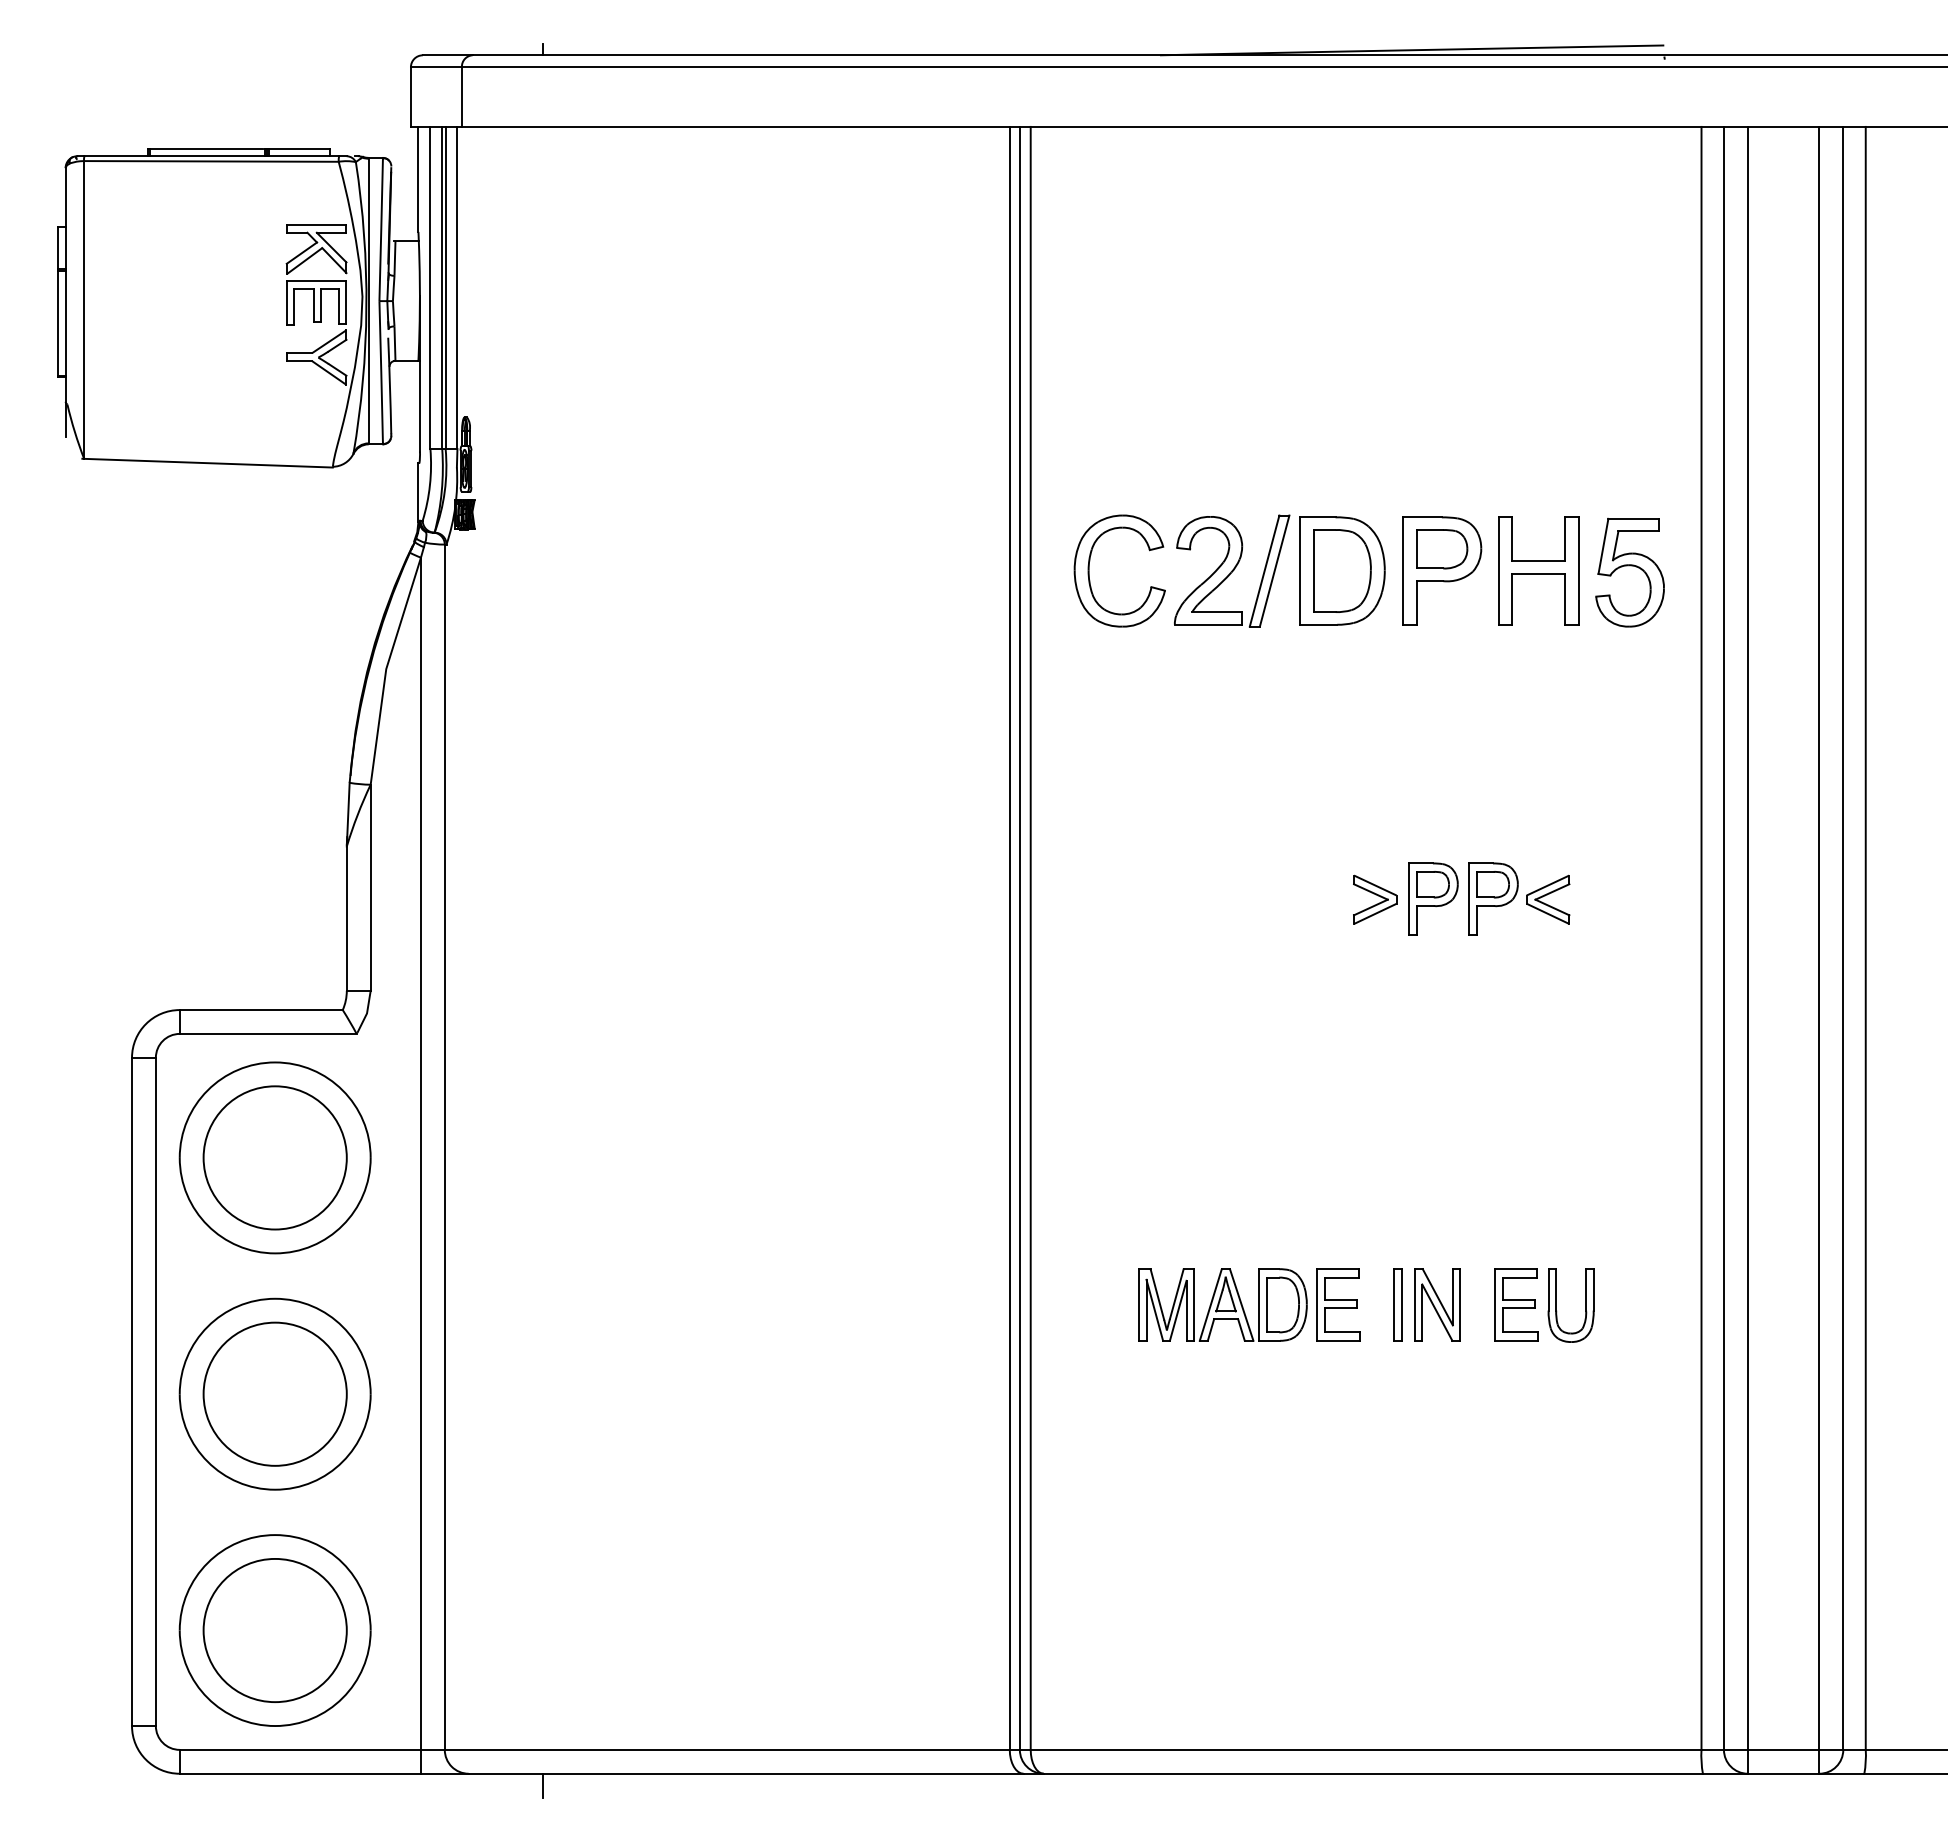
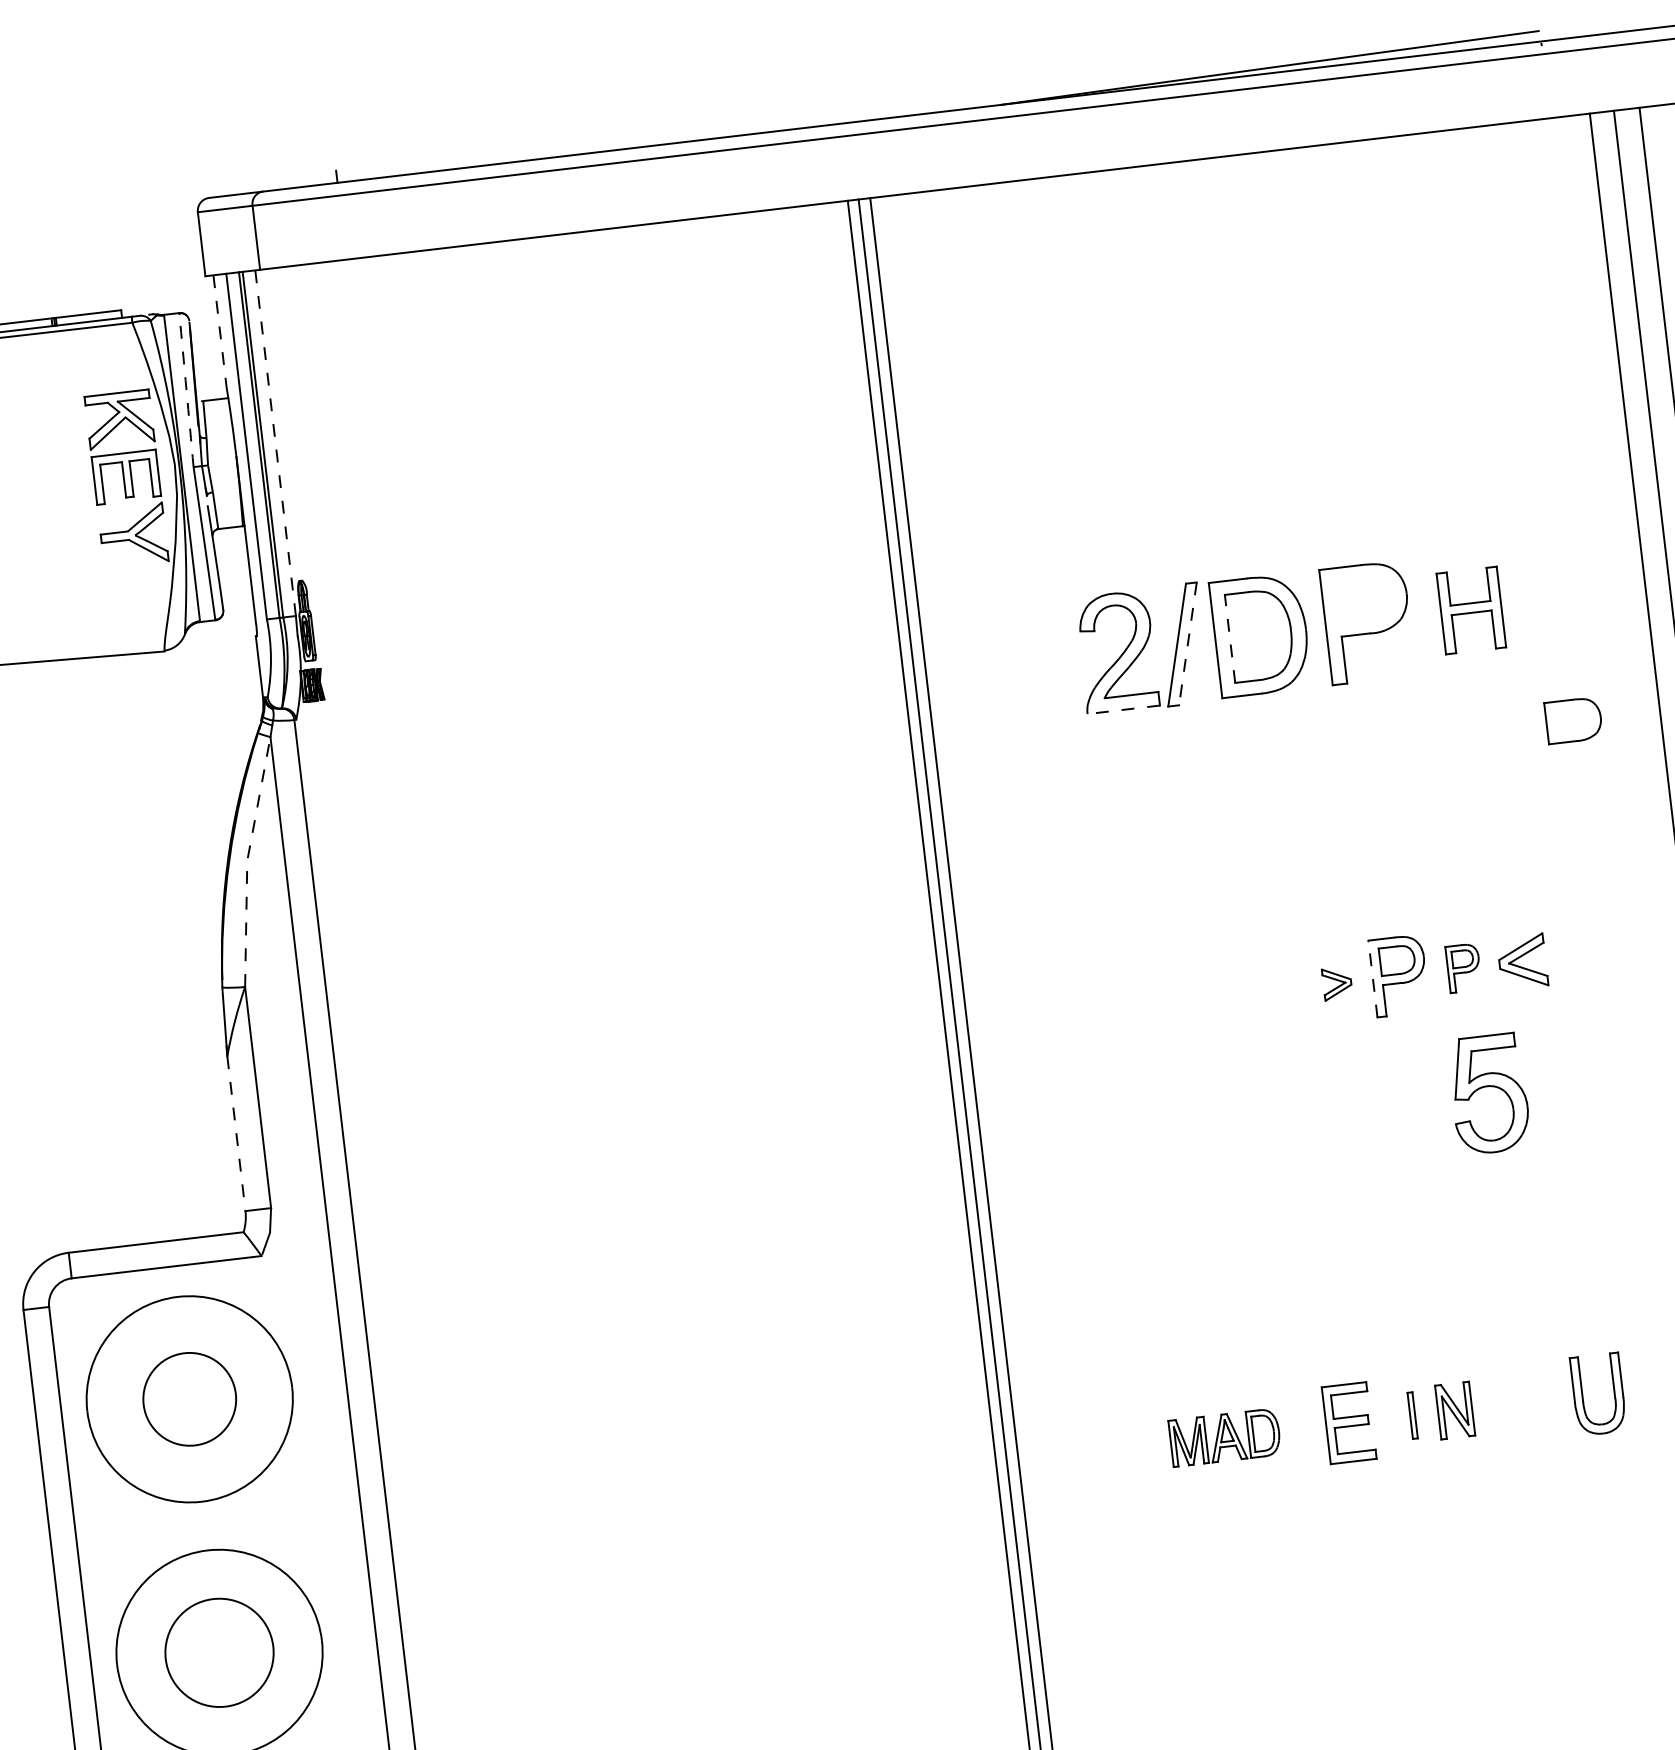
line: (418, 179) -> (220, 331), solid -> dashed
arc: (381, 229) -> (186, 390), solid -> dashed
line: (457, 288) -> (275, 443), solid -> dashed
part: (1442, 549) -> (1574, 720), moved
part: (1089, 570) -> (989, 666), removed
line: (1313, 570) -> (1229, 638), solid -> dashed
part: (1538, 570) -> (1470, 610), size x0.7
line: (1274, 571) -> (1187, 644), solid -> dashed
part: (1629, 572) -> (1488, 1094), moved
line: (1208, 624) -> (1123, 709), solid -> dashed
line: (386, 669) -> (247, 861), solid -> dashed
part: (1493, 898) -> (1463, 967), size x0.6
part: (1375, 899) -> (1337, 983), size x0.6
line: (1408, 899) -> (1372, 979), solid -> dashed
line: (346, 919) -> (236, 1134), solid -> dashed
circle: (274, 1157) -> (188, 1398), size x0.6
part: (1222, 1304) -> (1224, 1437), size x0.6
part: (1397, 1304) -> (1412, 1415), size x0.6
part: (1437, 1304) -> (1455, 1410), size x0.7
part: (1516, 1304) -> (1539, 1400), removed
circle: (274, 1393) -> (218, 1652), size x0.7

